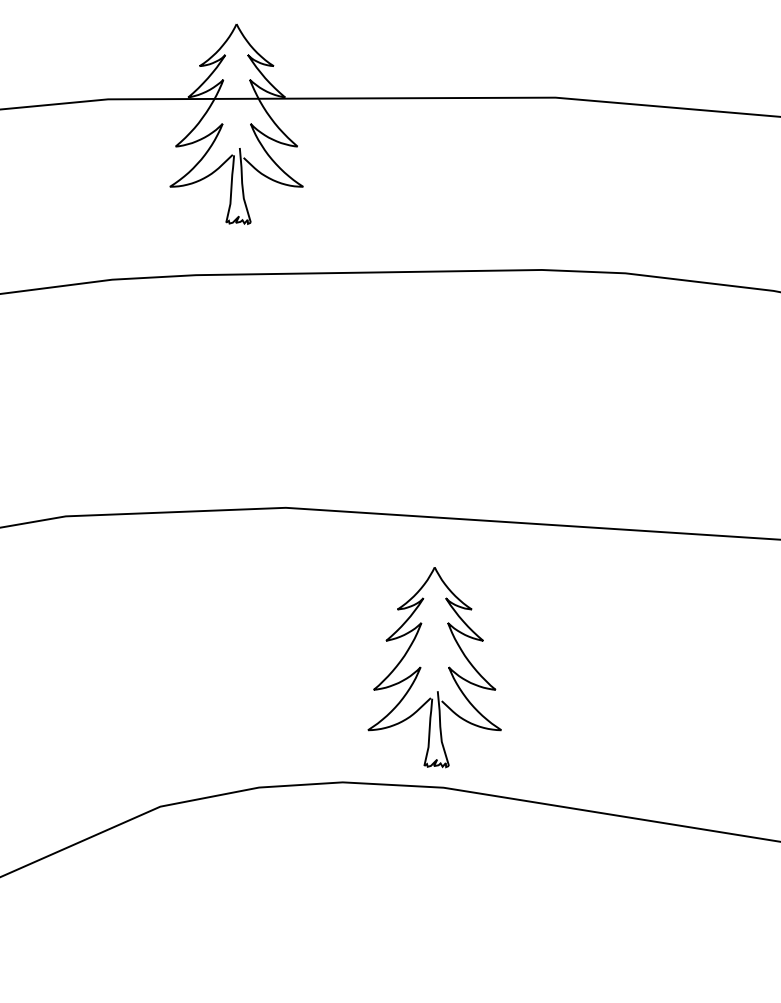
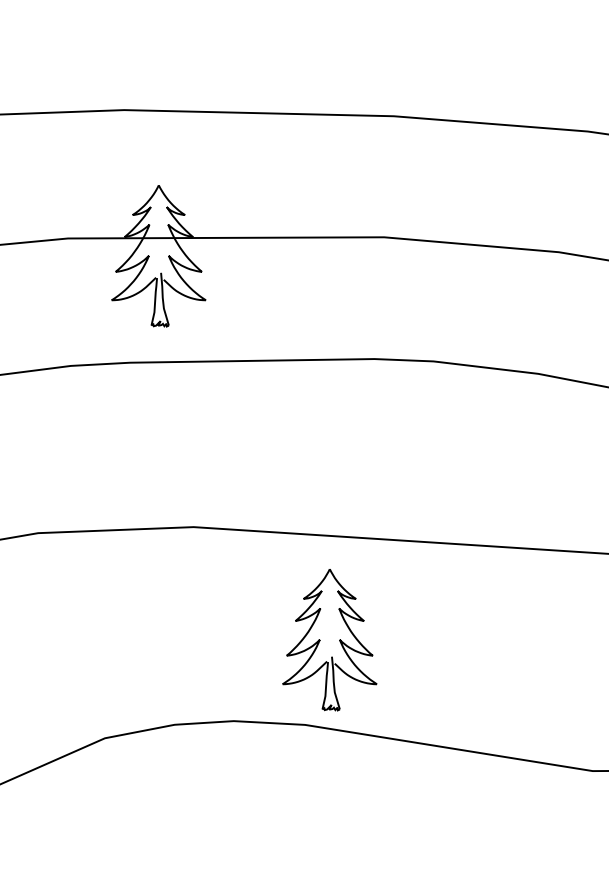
part: (434, 668) -> (329, 640), moved

